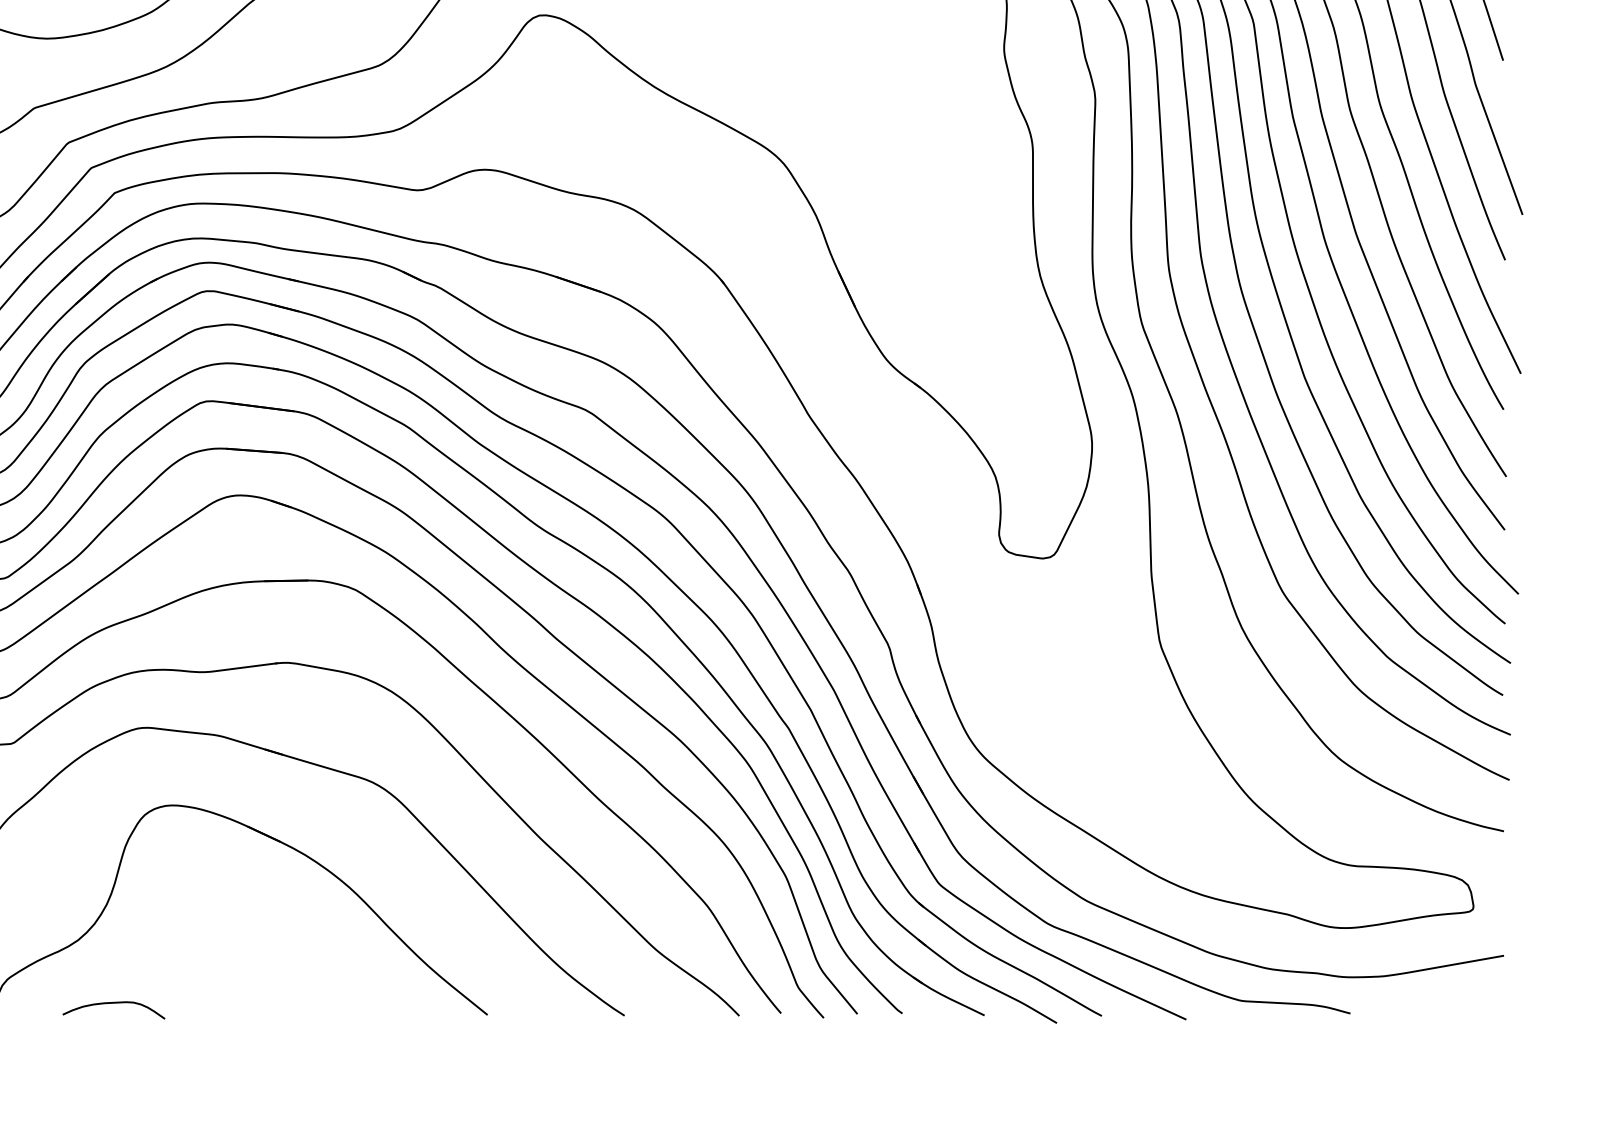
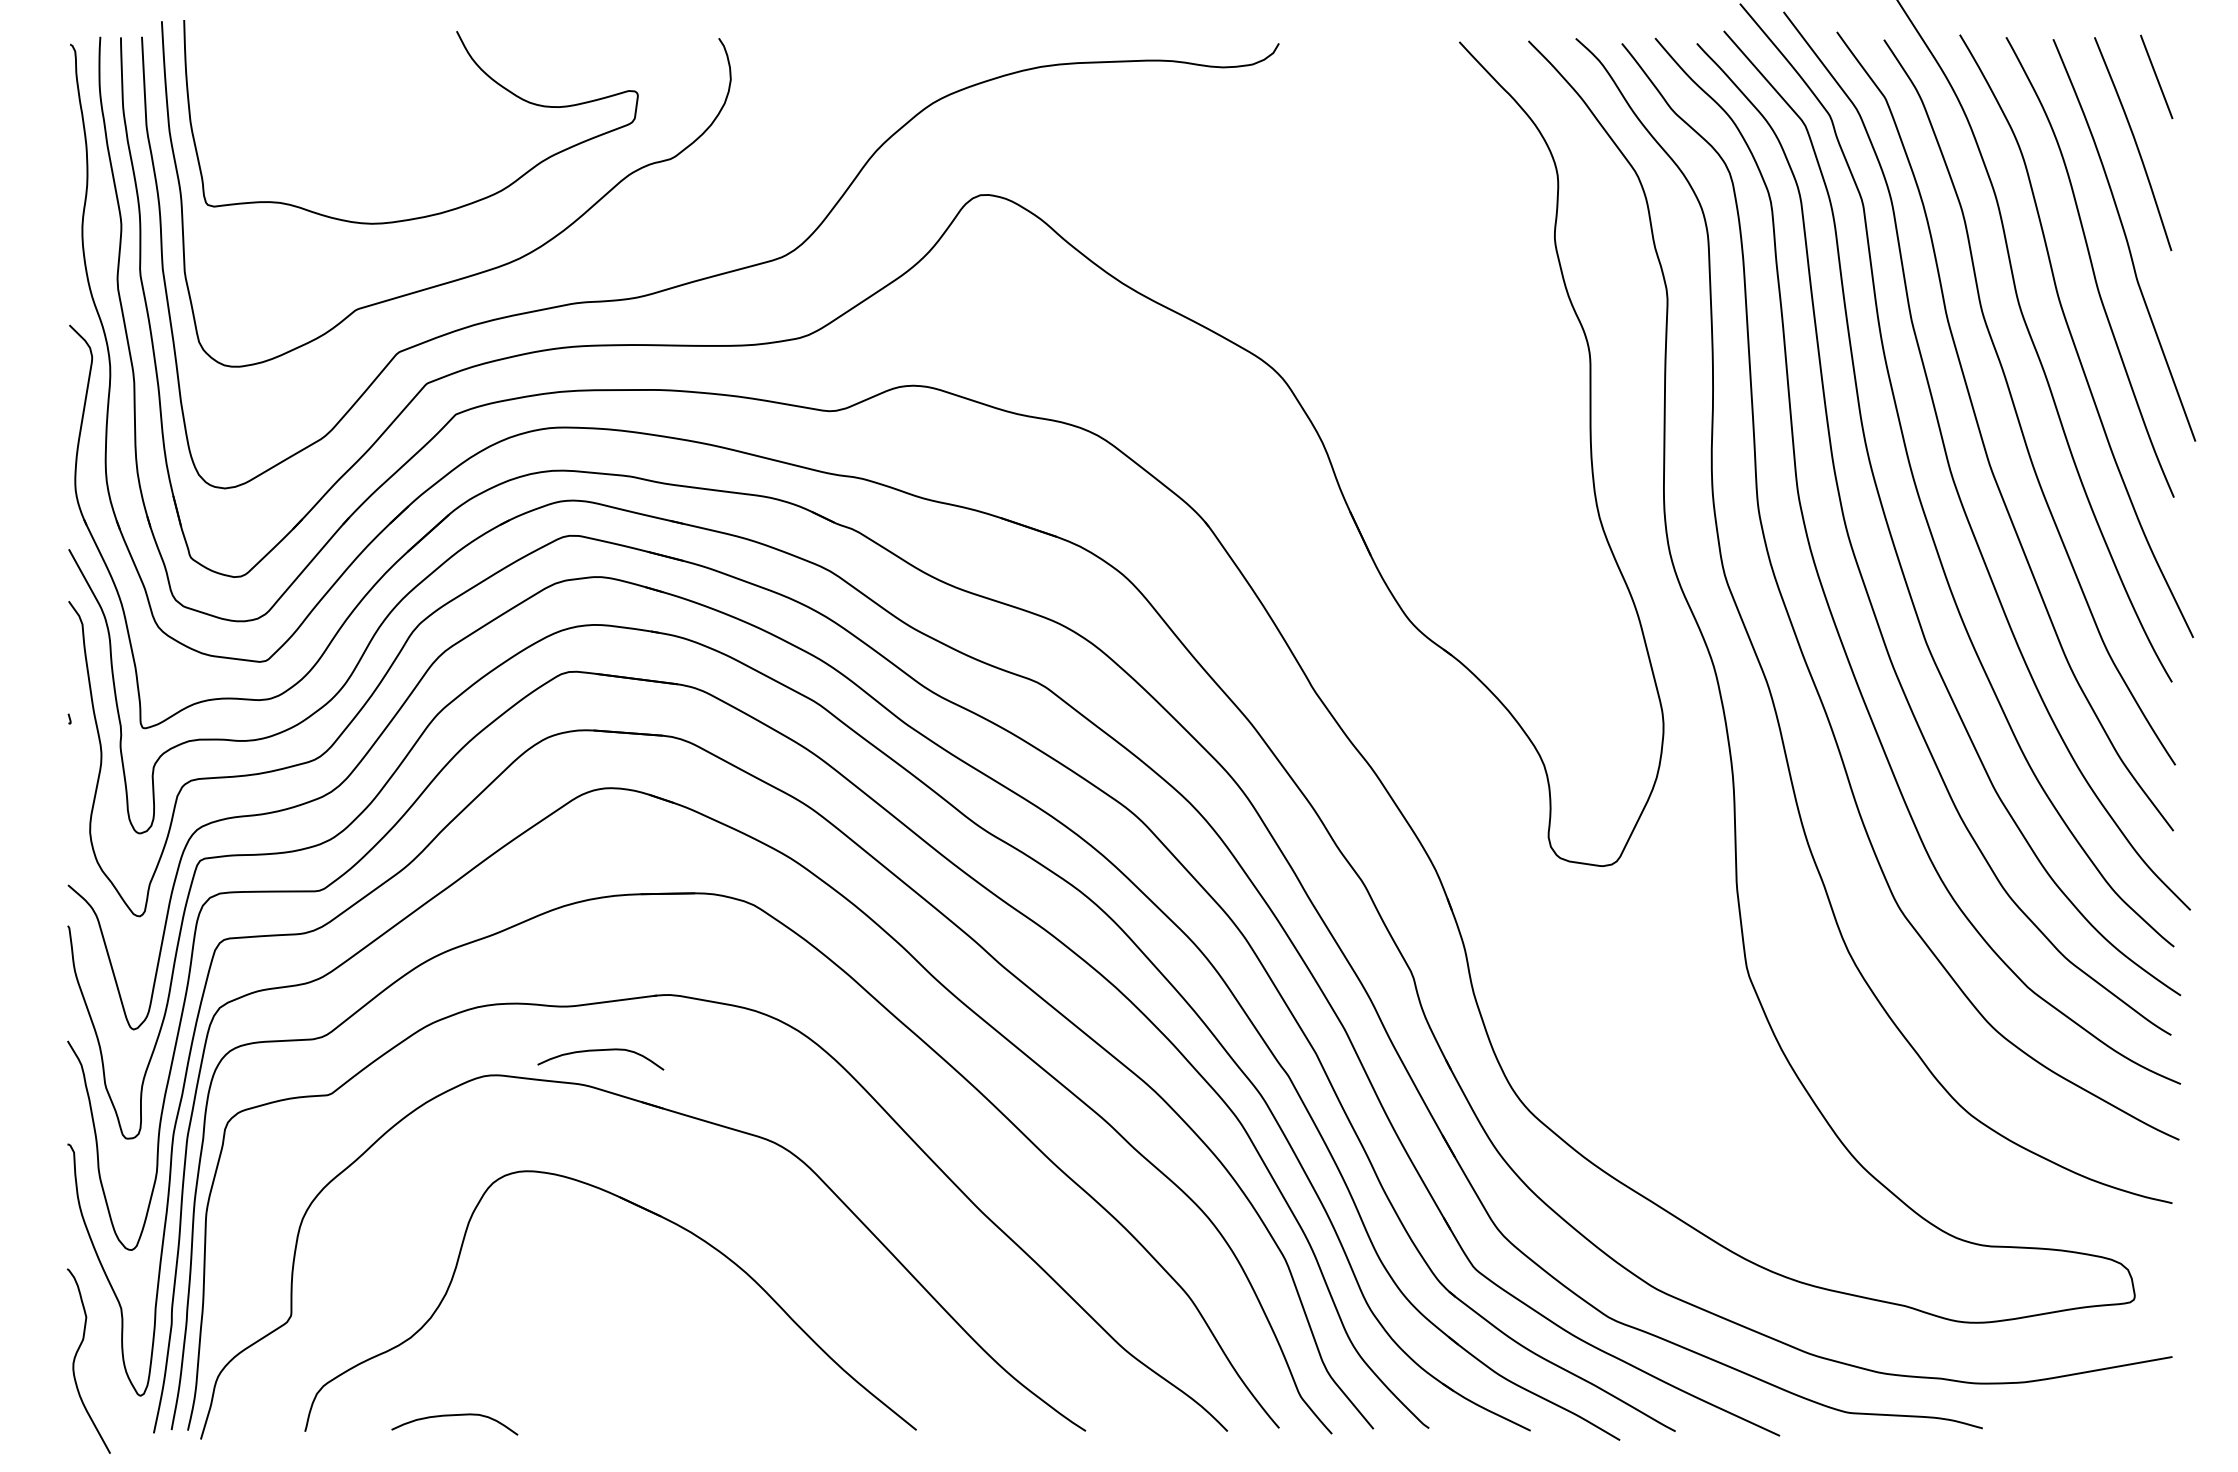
curve: (230, 708) -> (599, 1051), added

